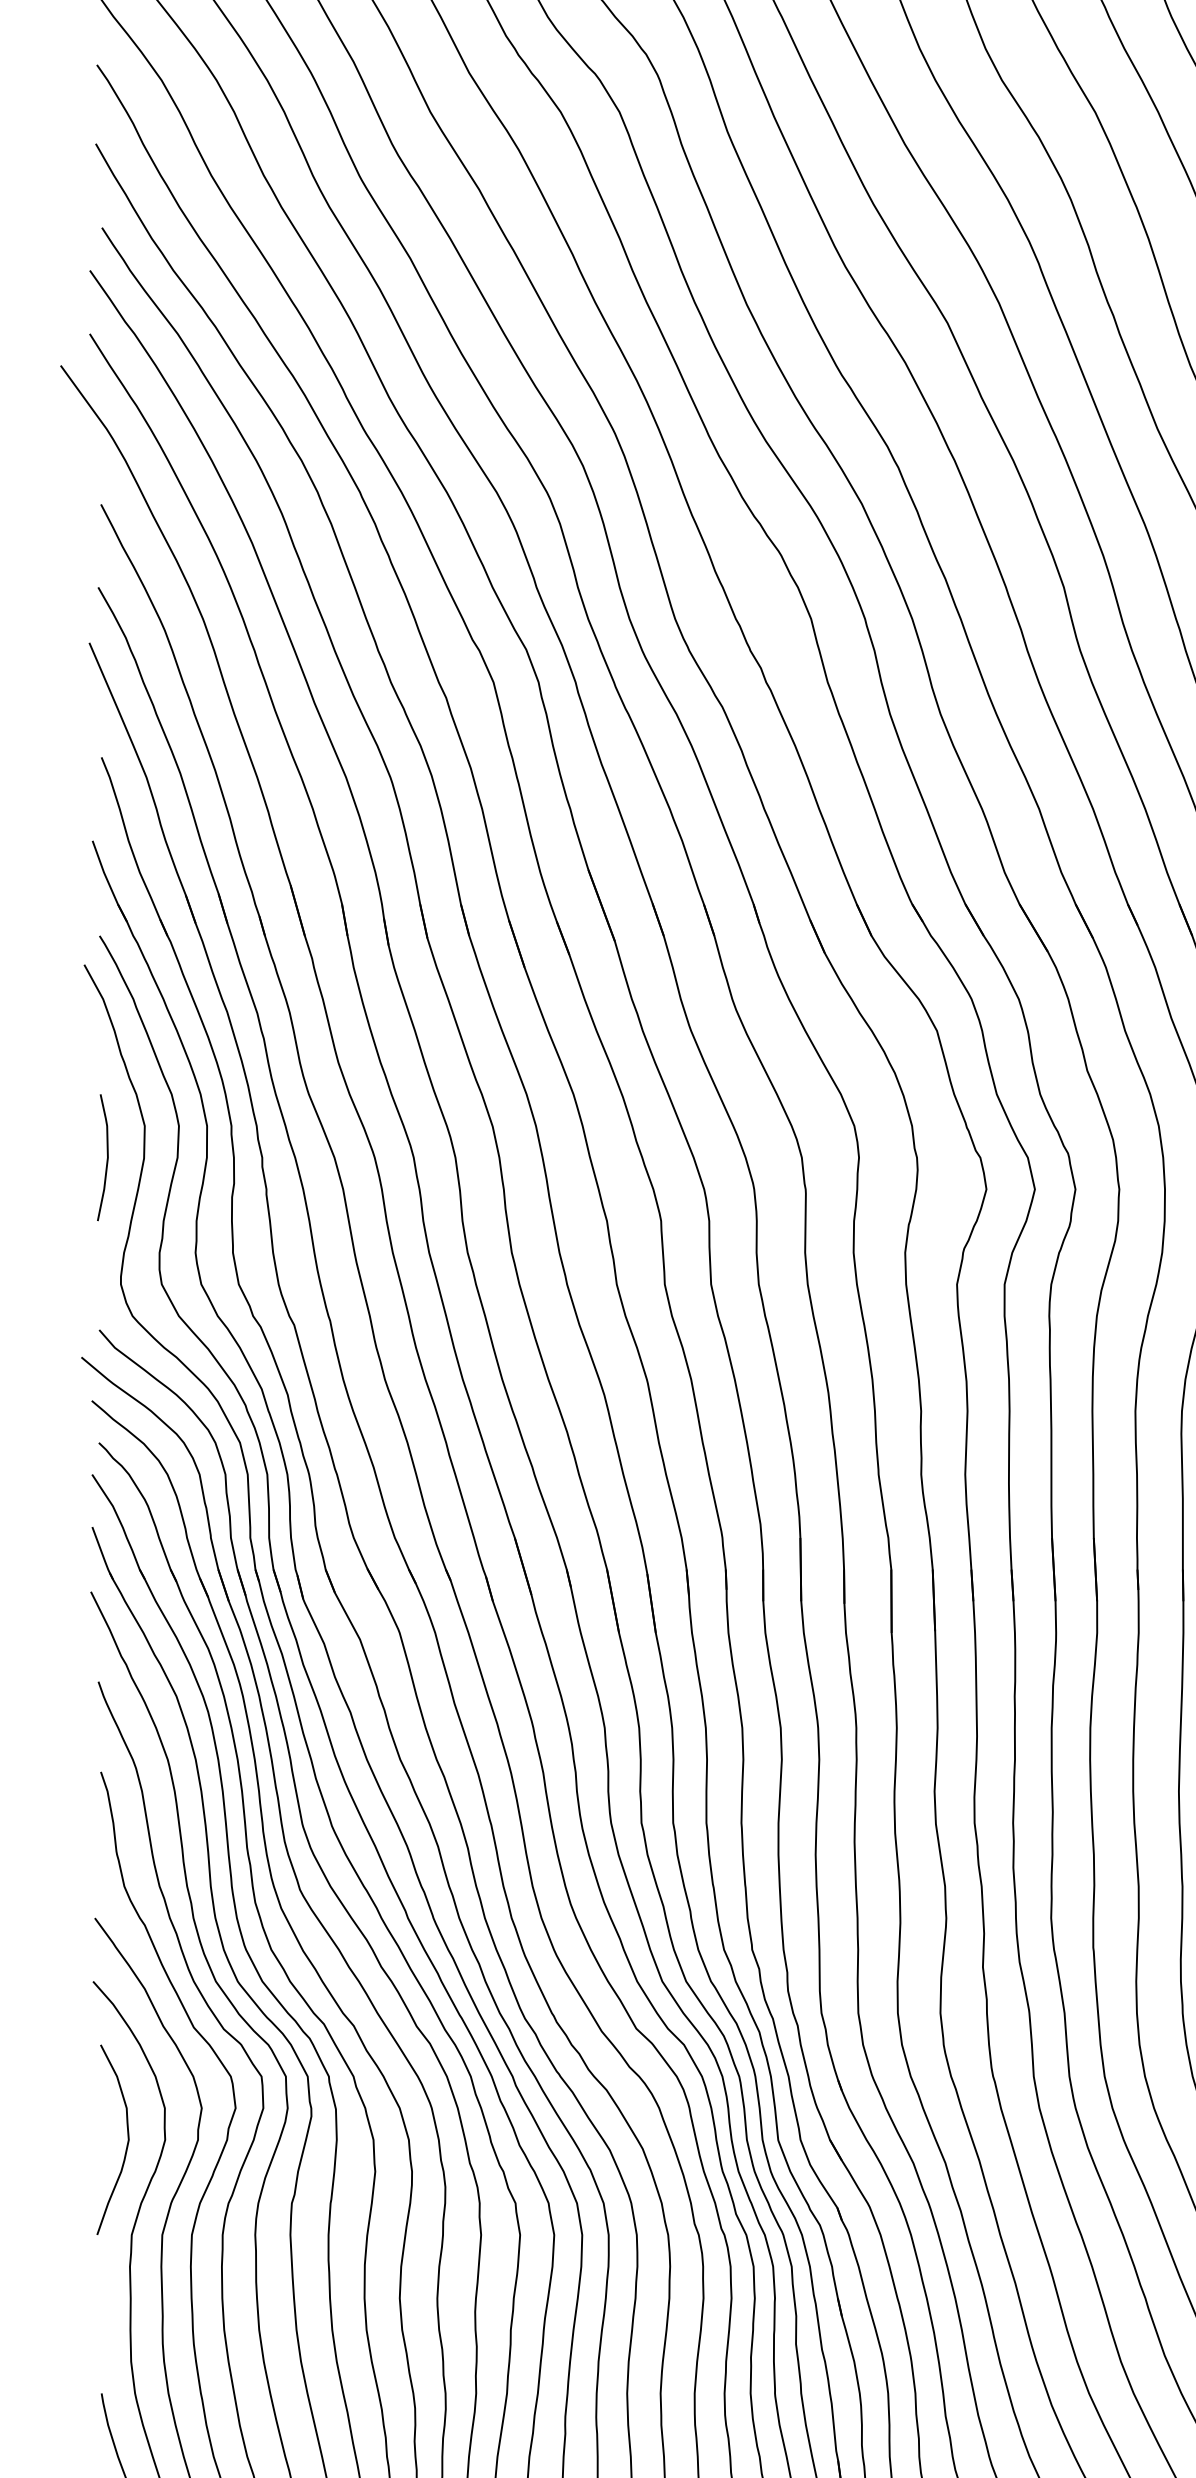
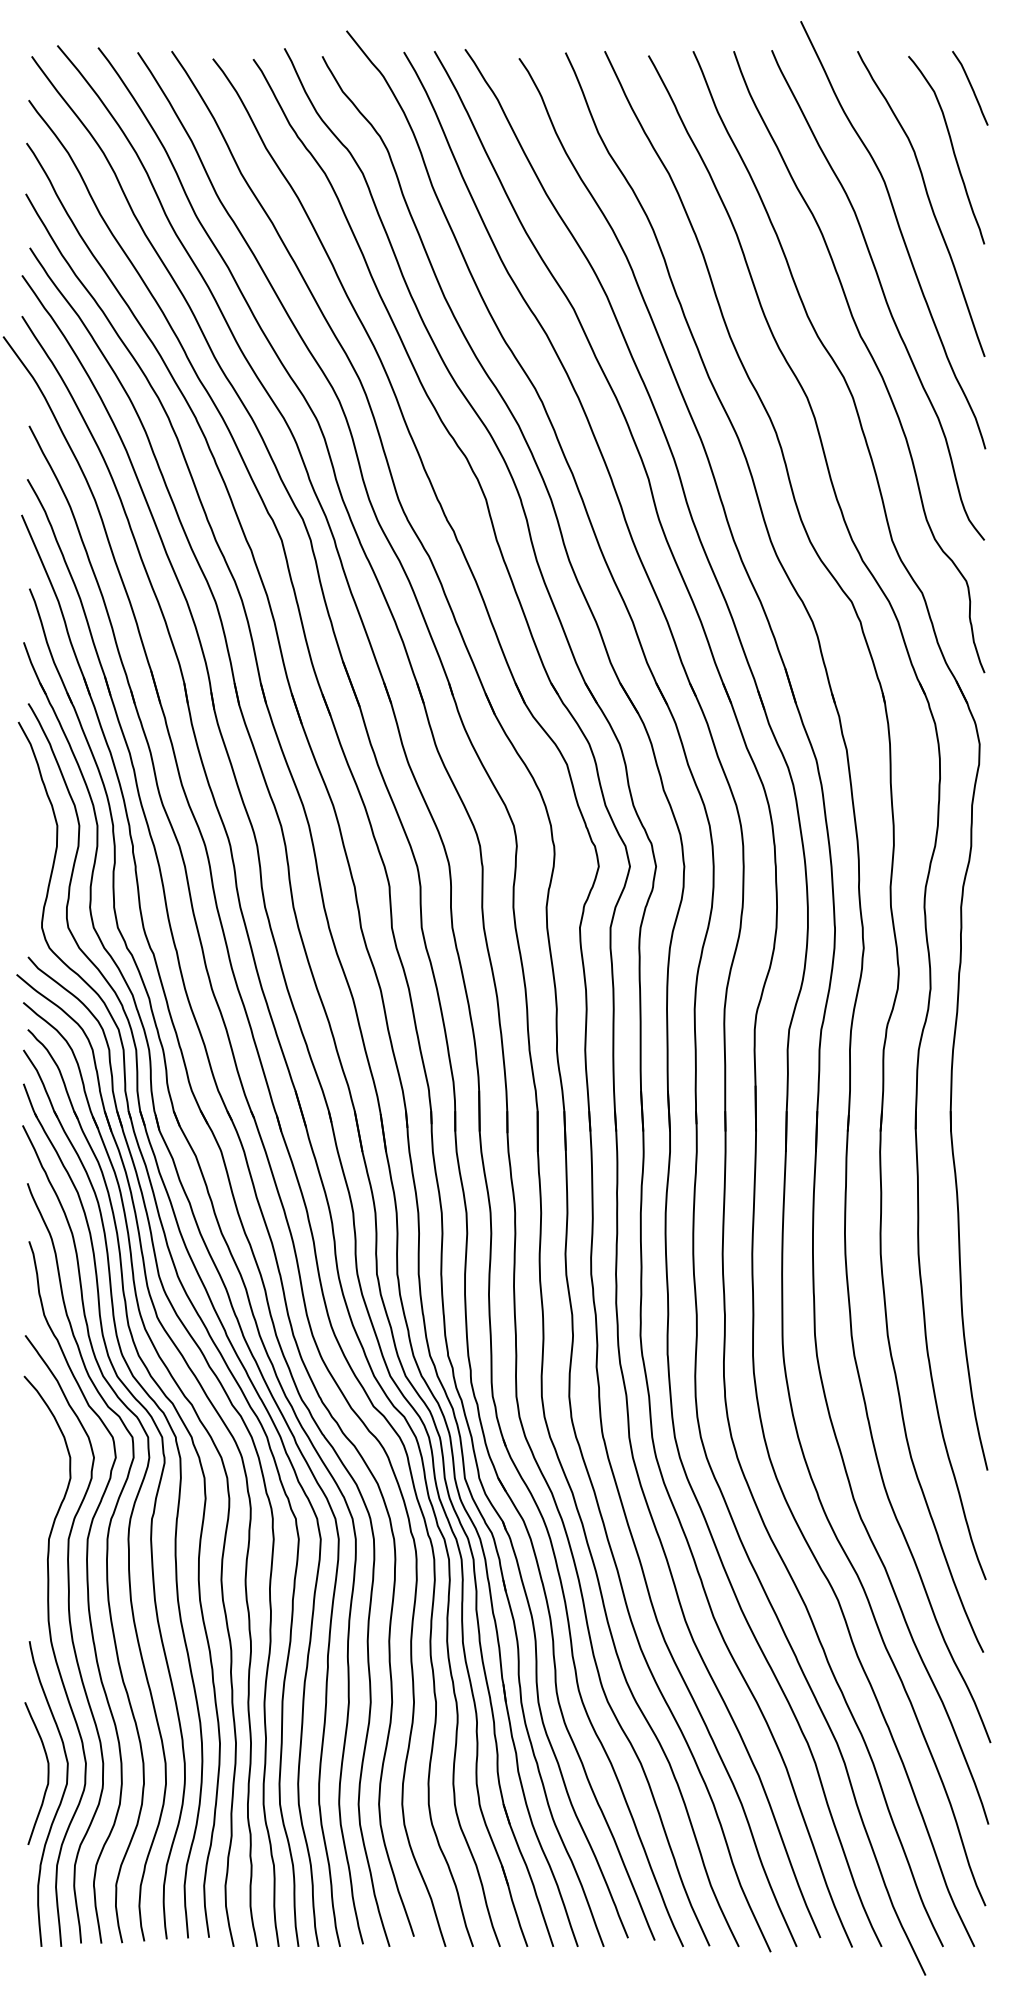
curve: (106, 1156) -> (32, 845), removed
curve: (126, 2142) -> (45, 1479), removed

